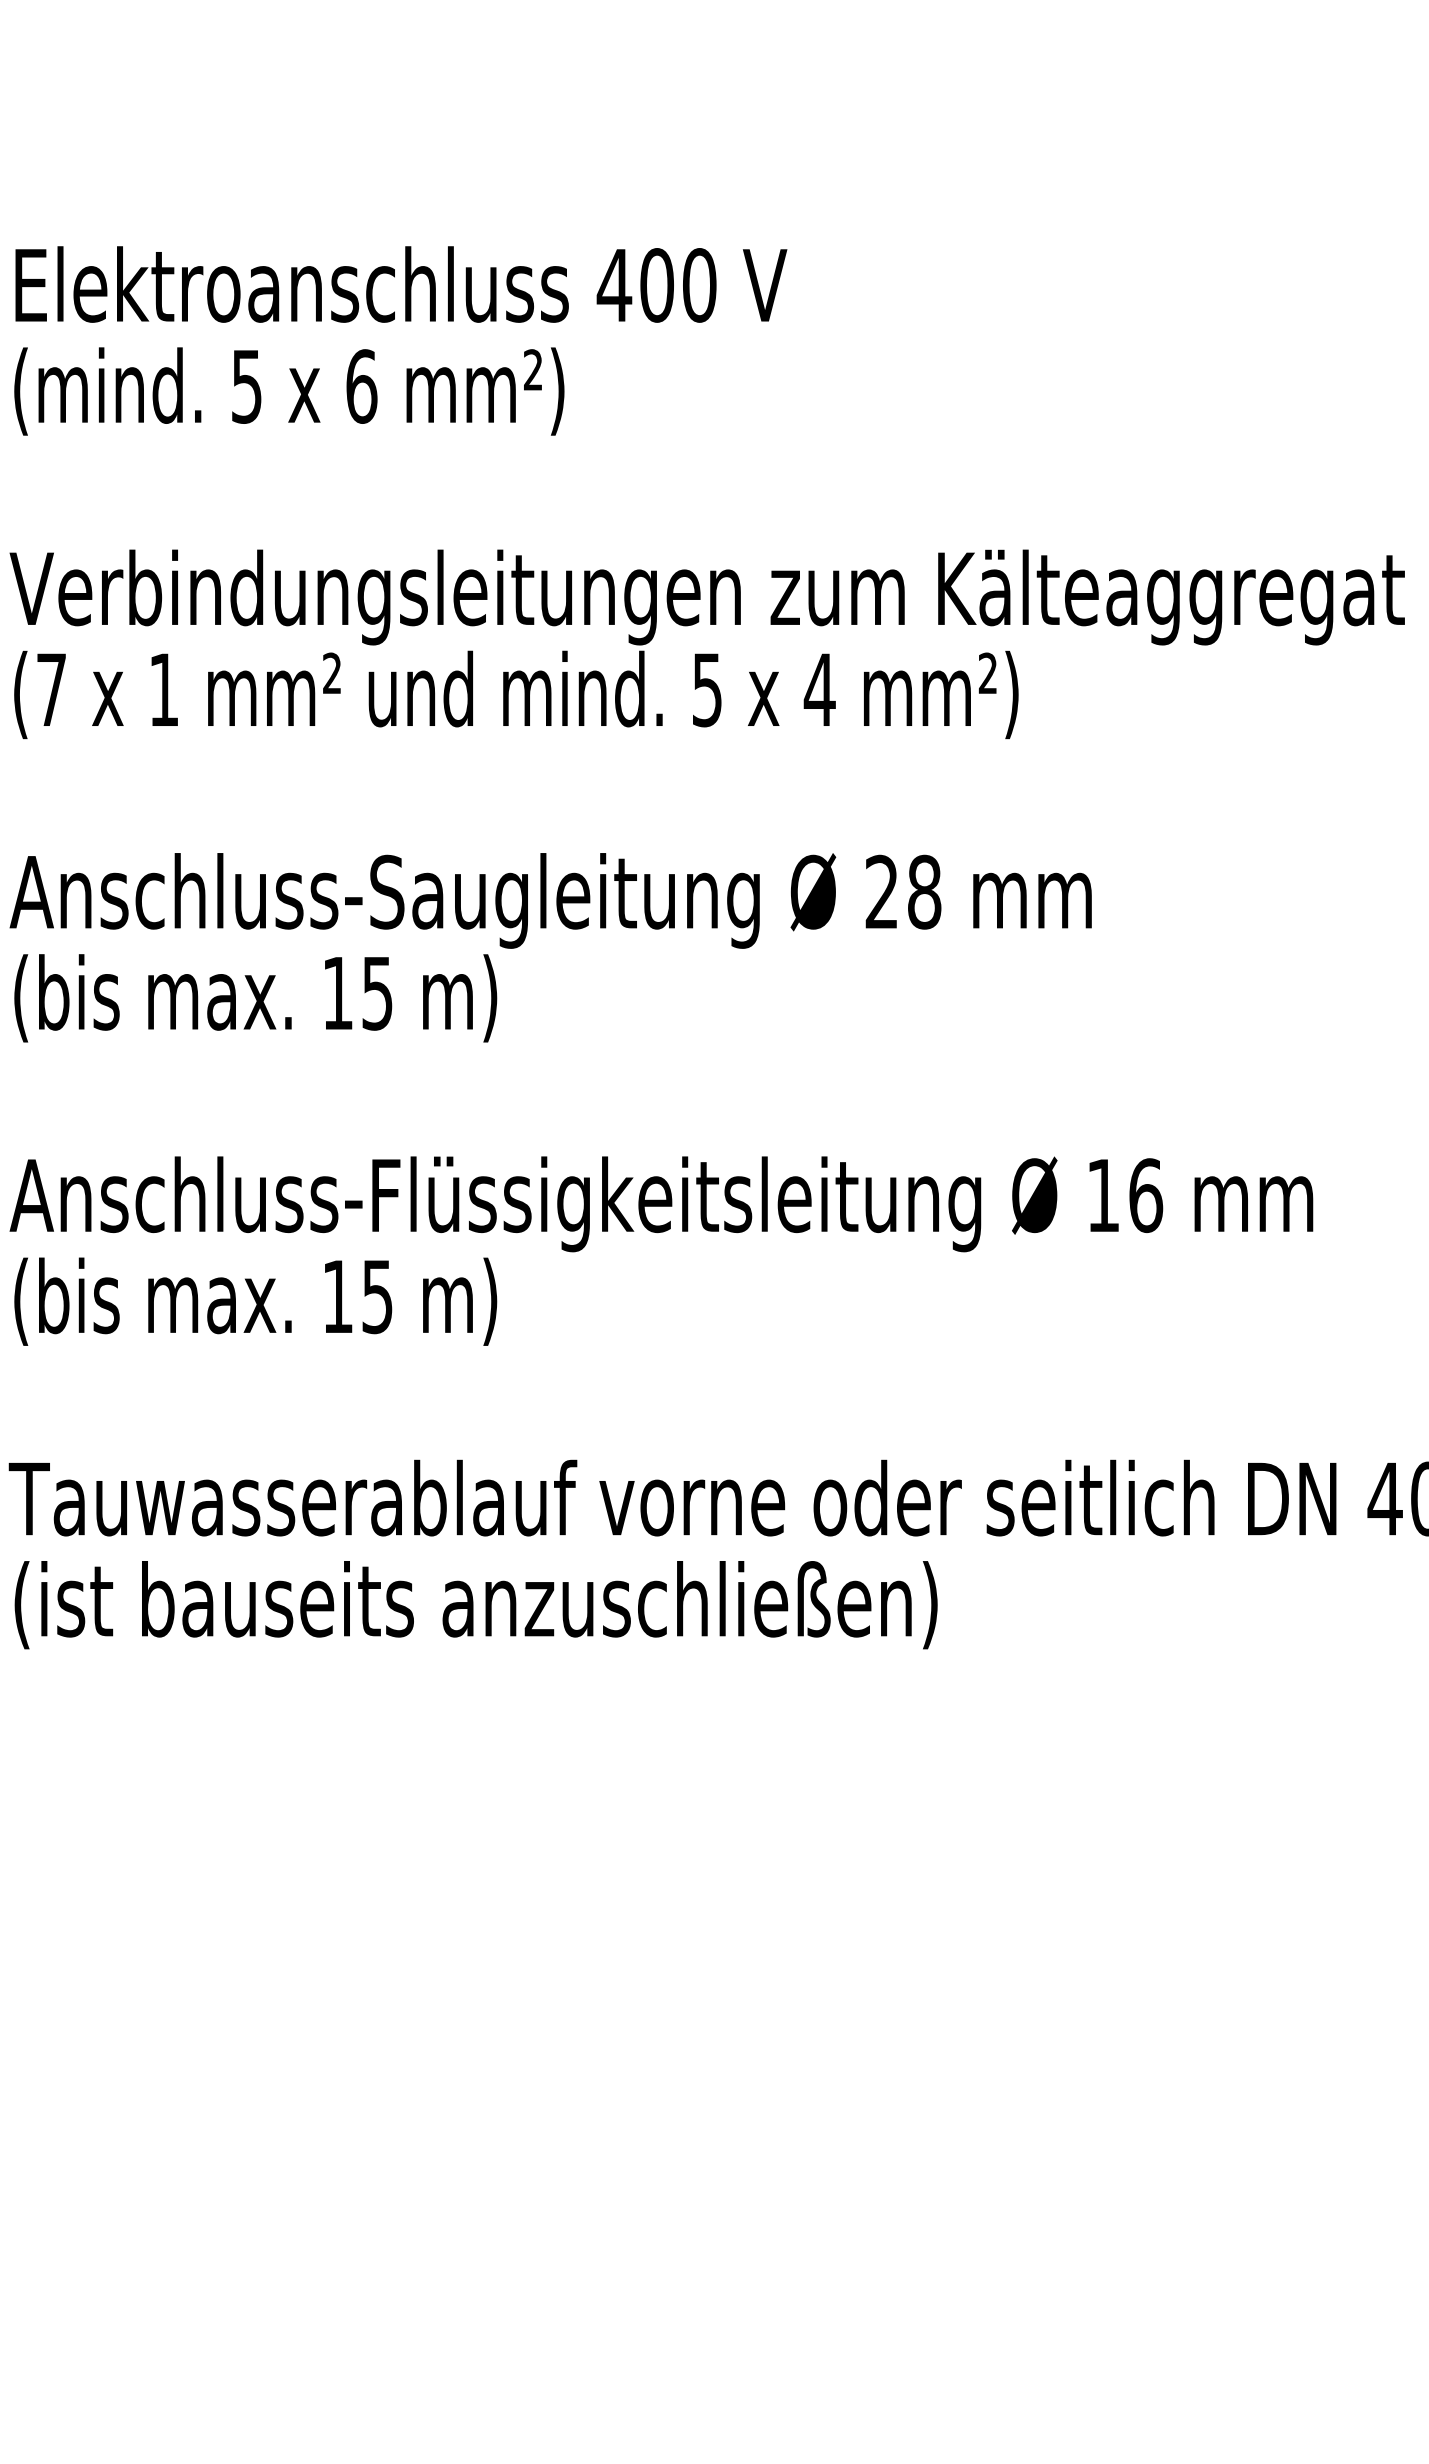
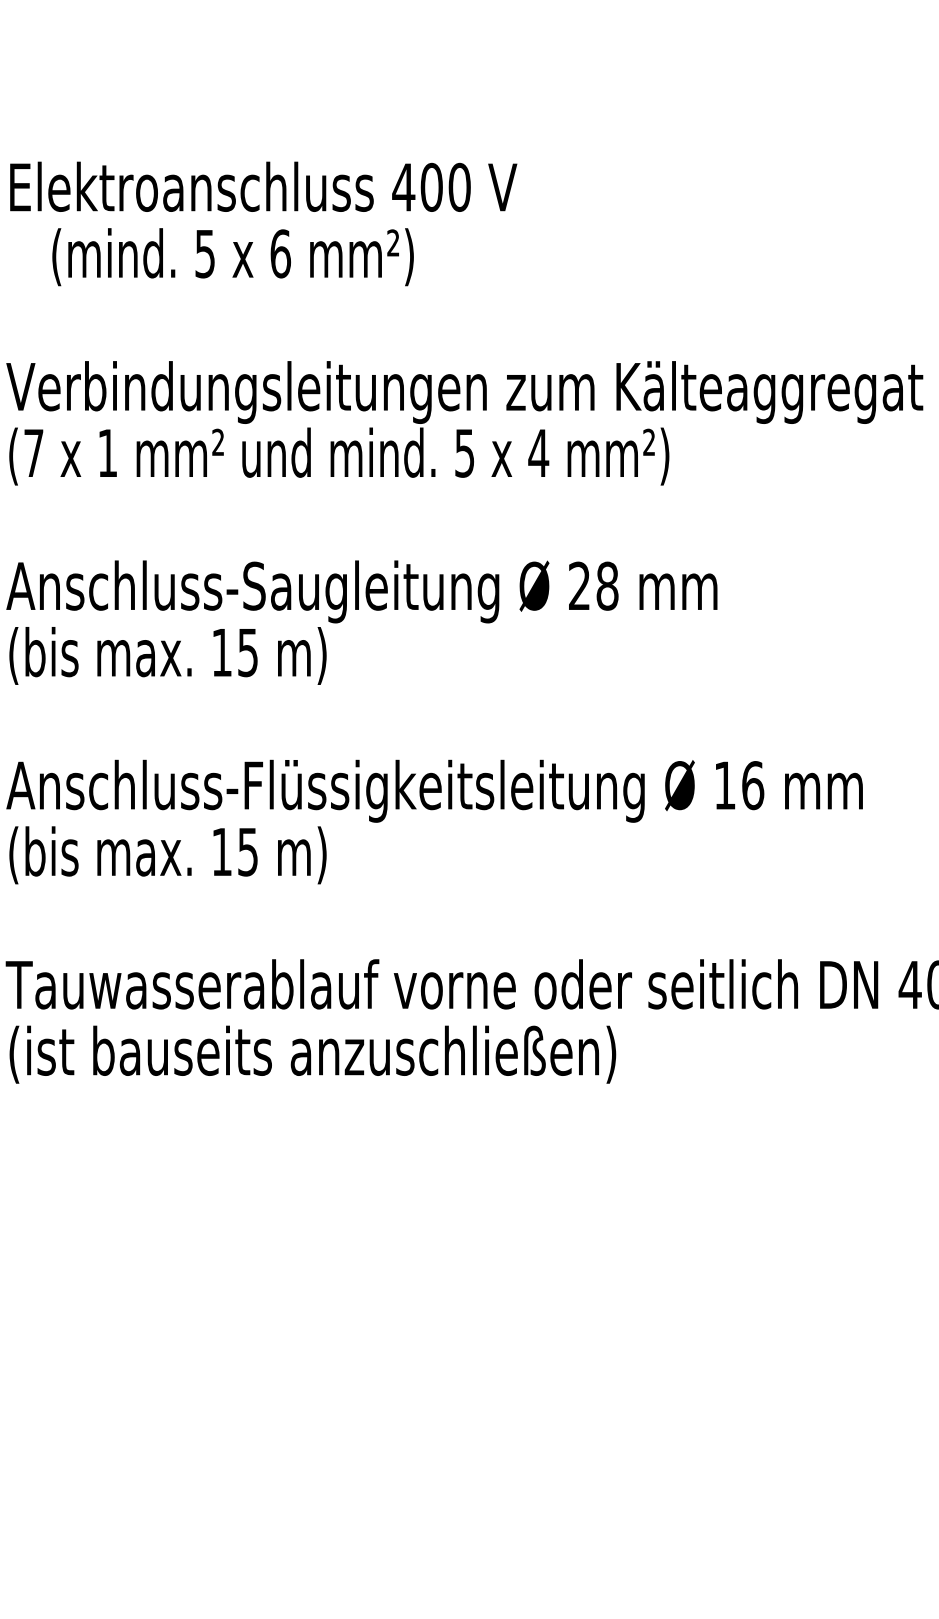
text: (288, 392) -> (232, 257), moved

